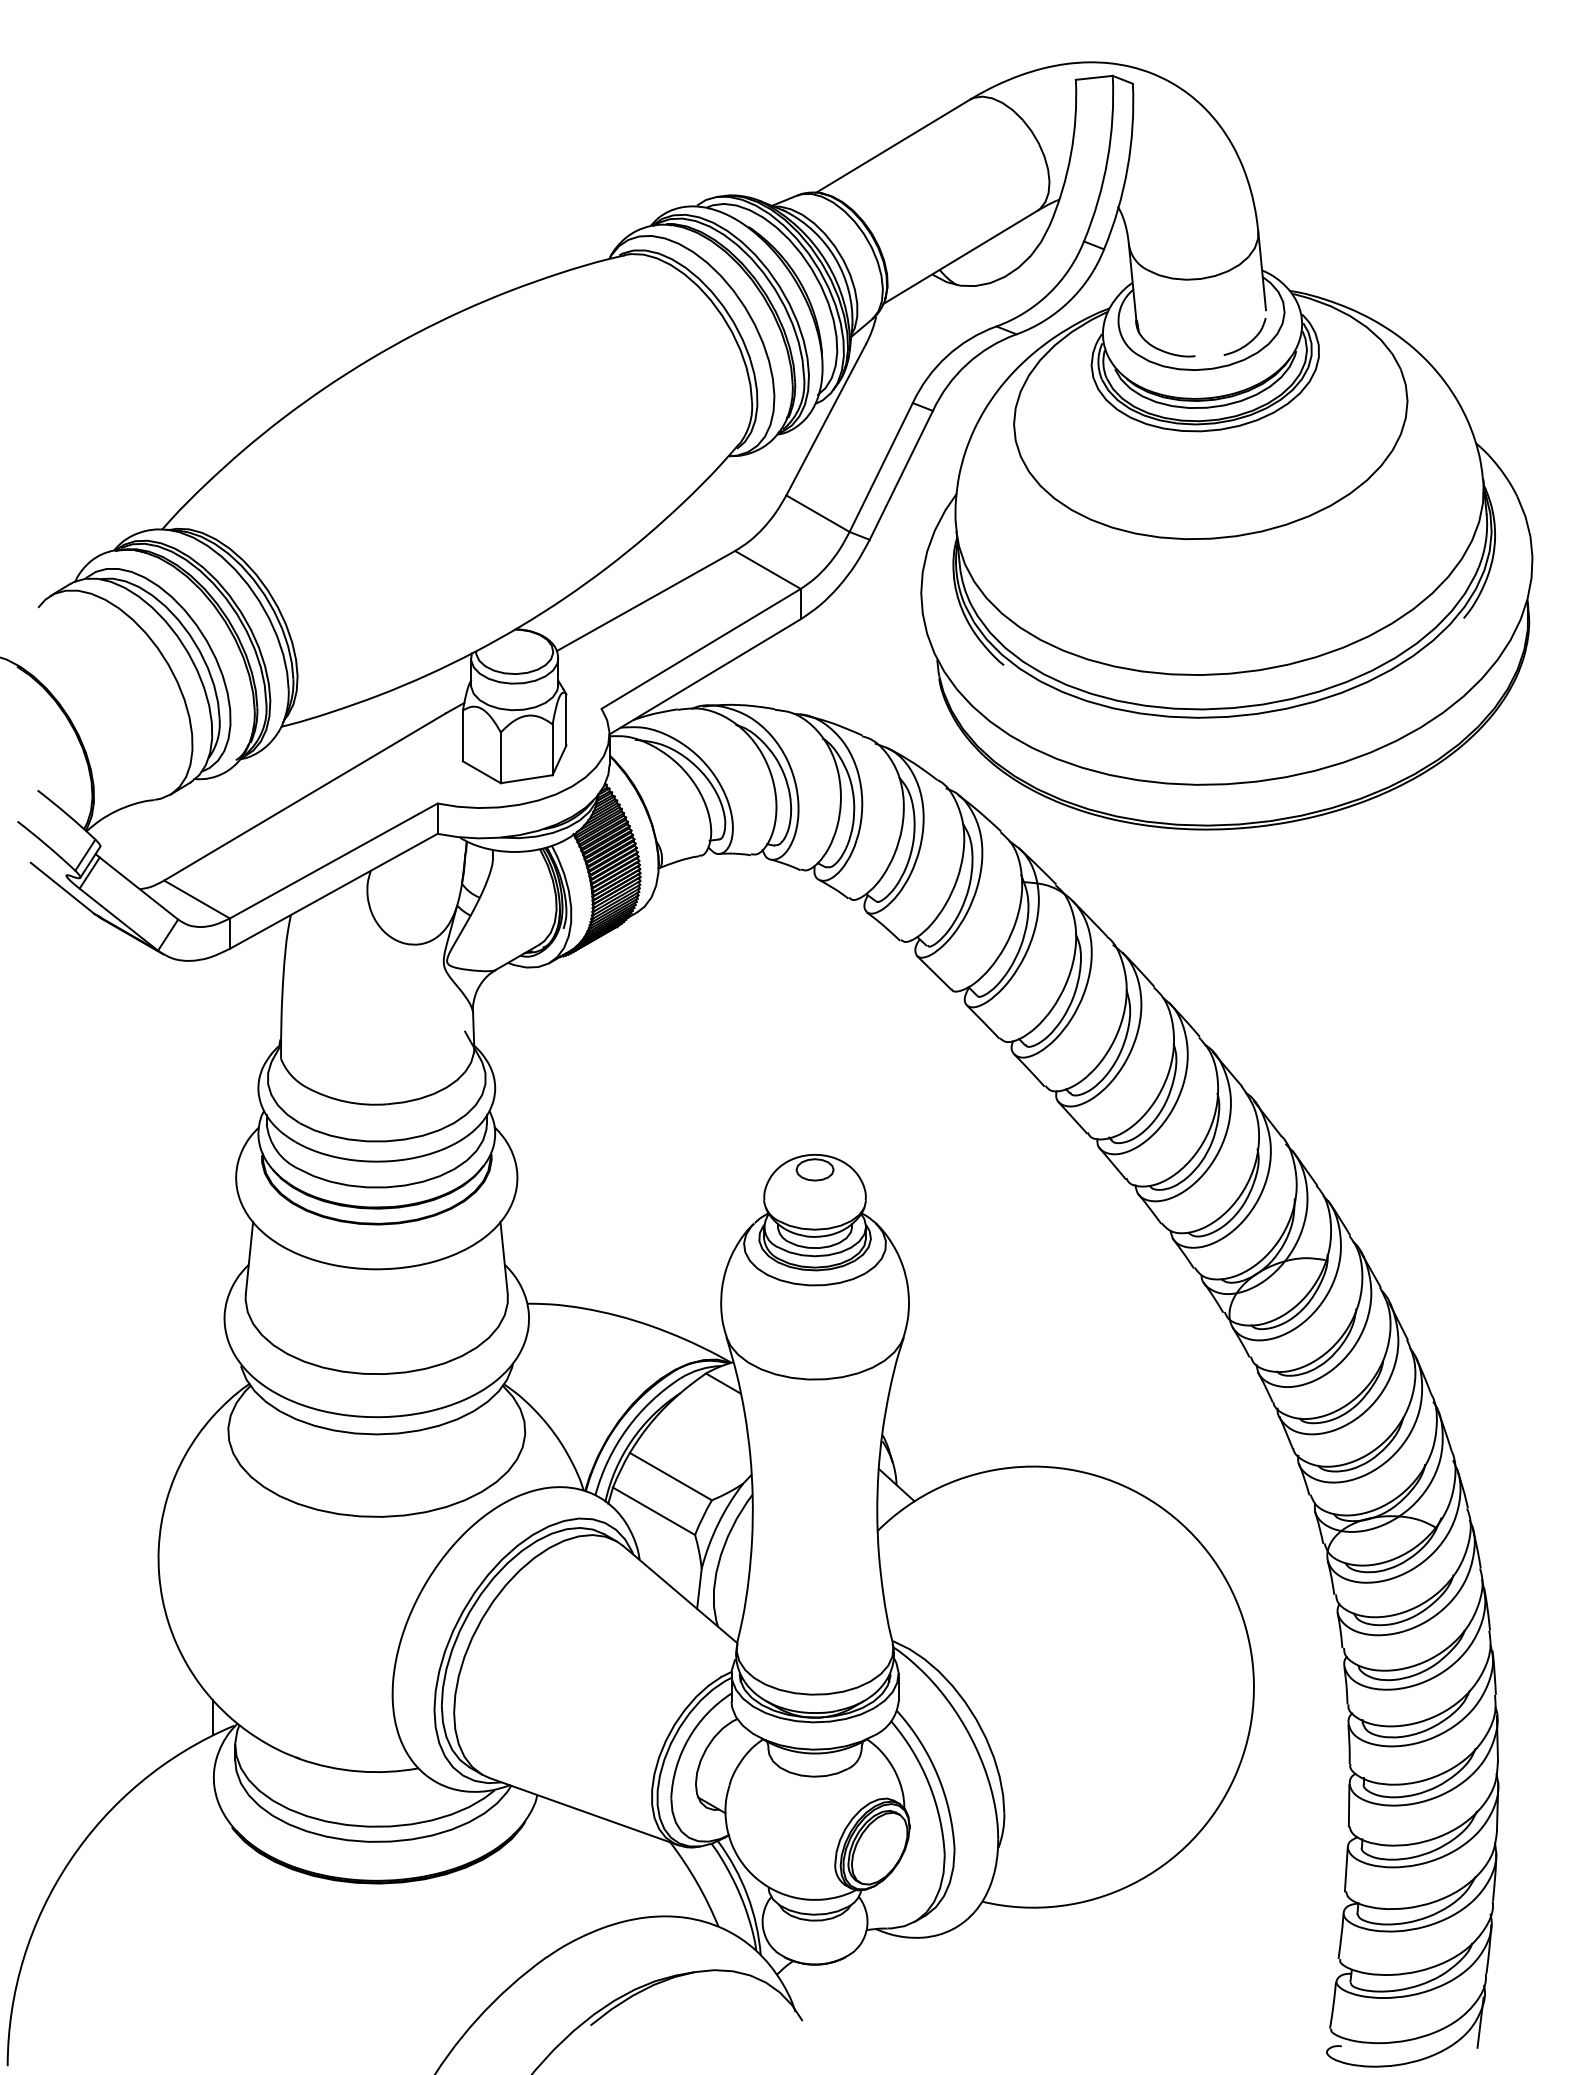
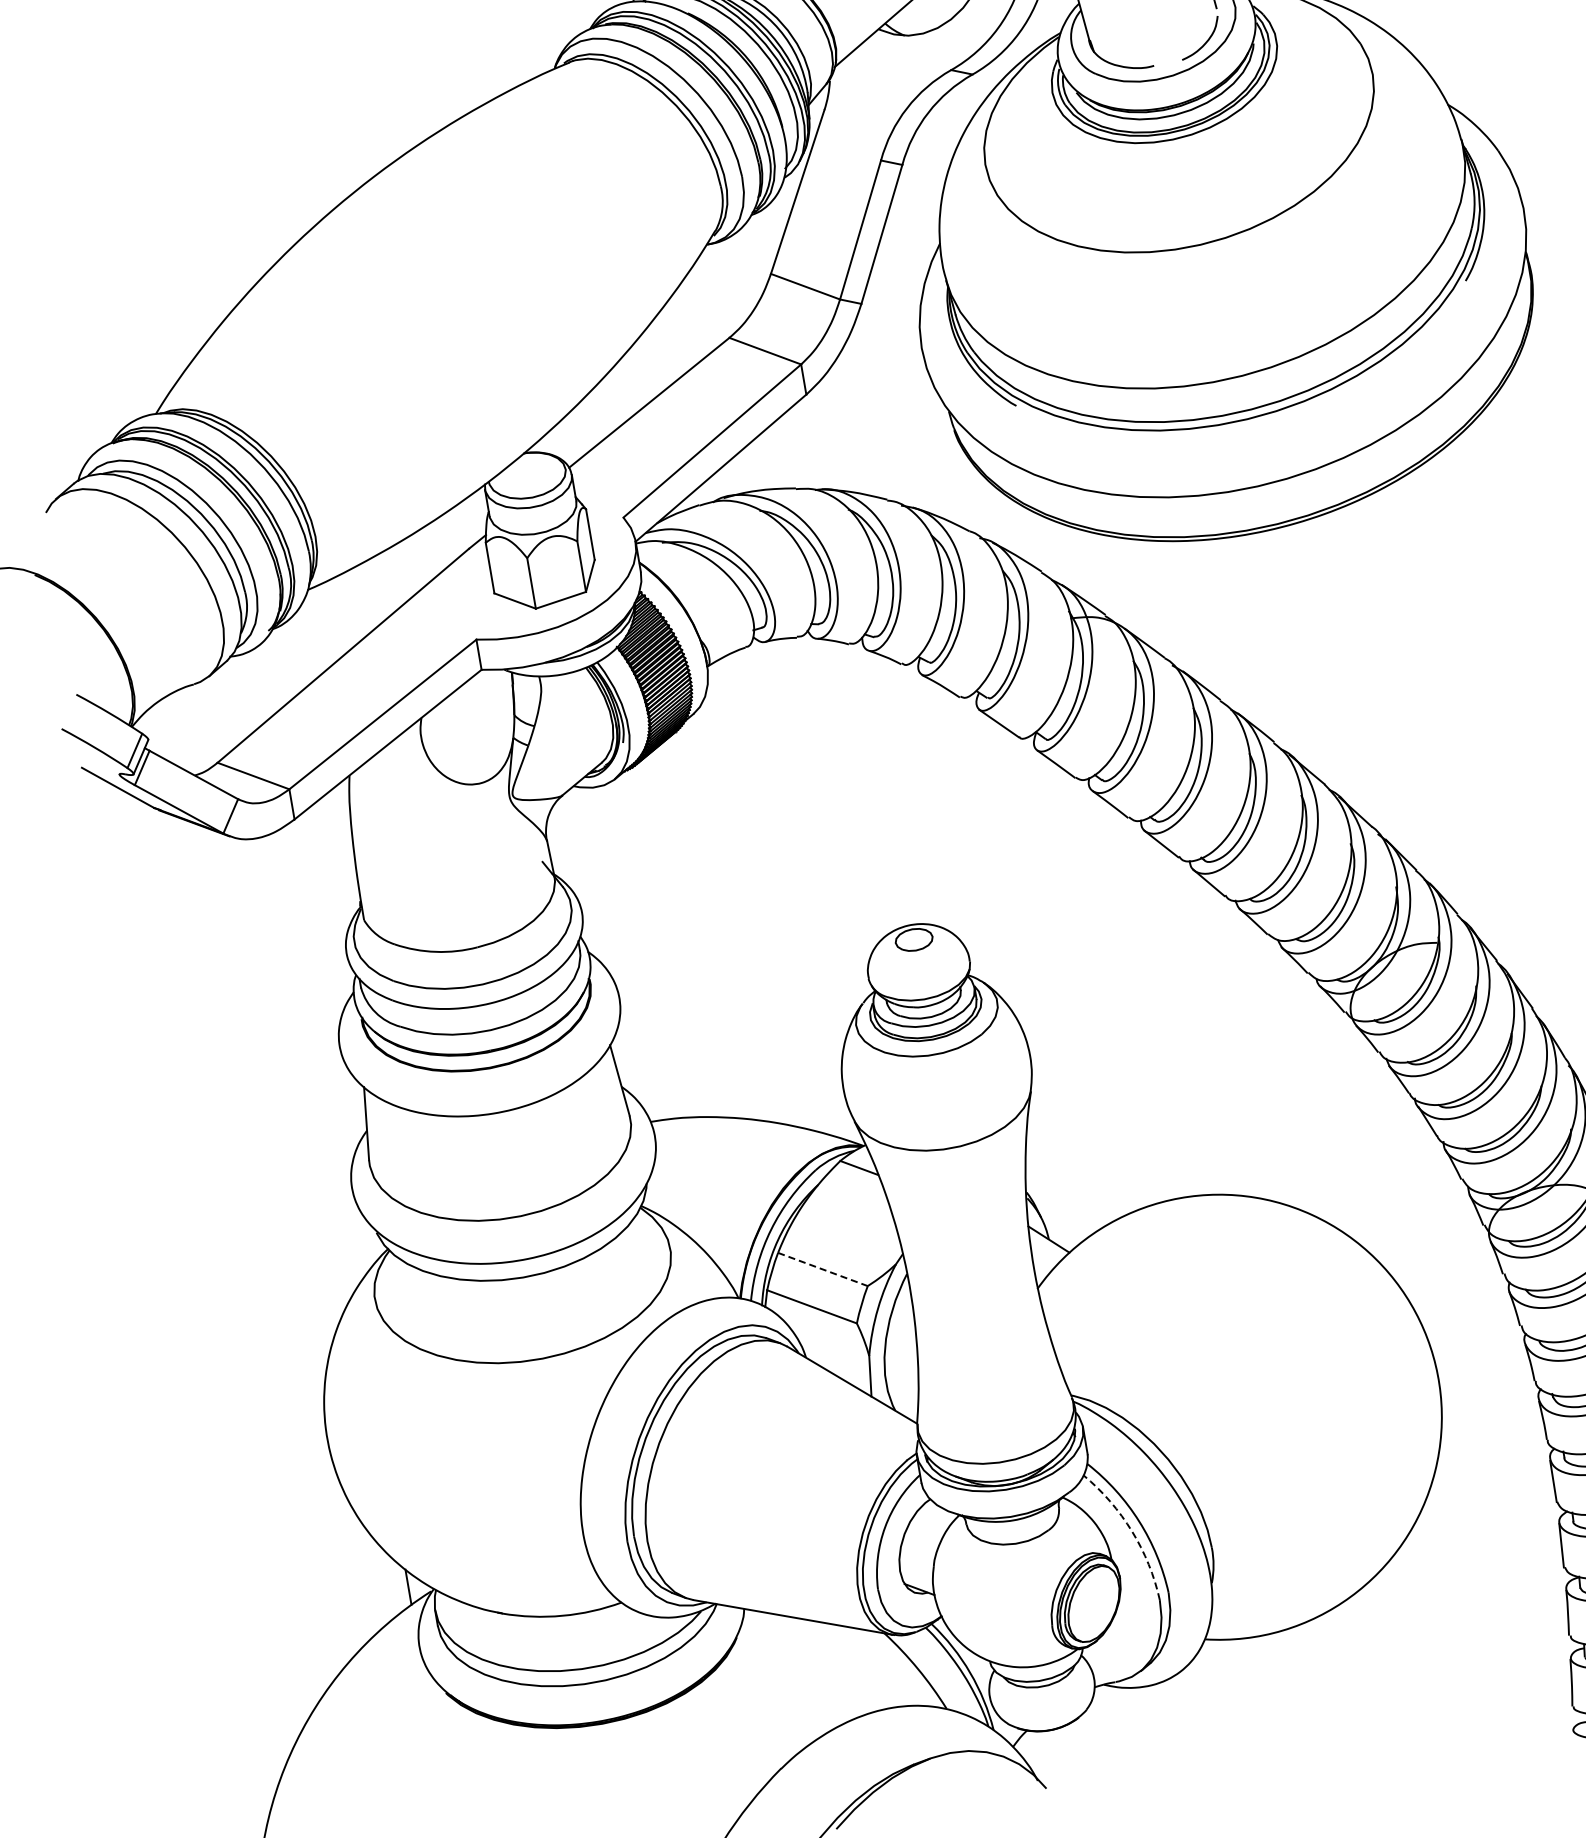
line: (671, 1476) -> (823, 1269), solid -> dashed
arc: (929, 1784) -> (1132, 1531), solid -> dashed

